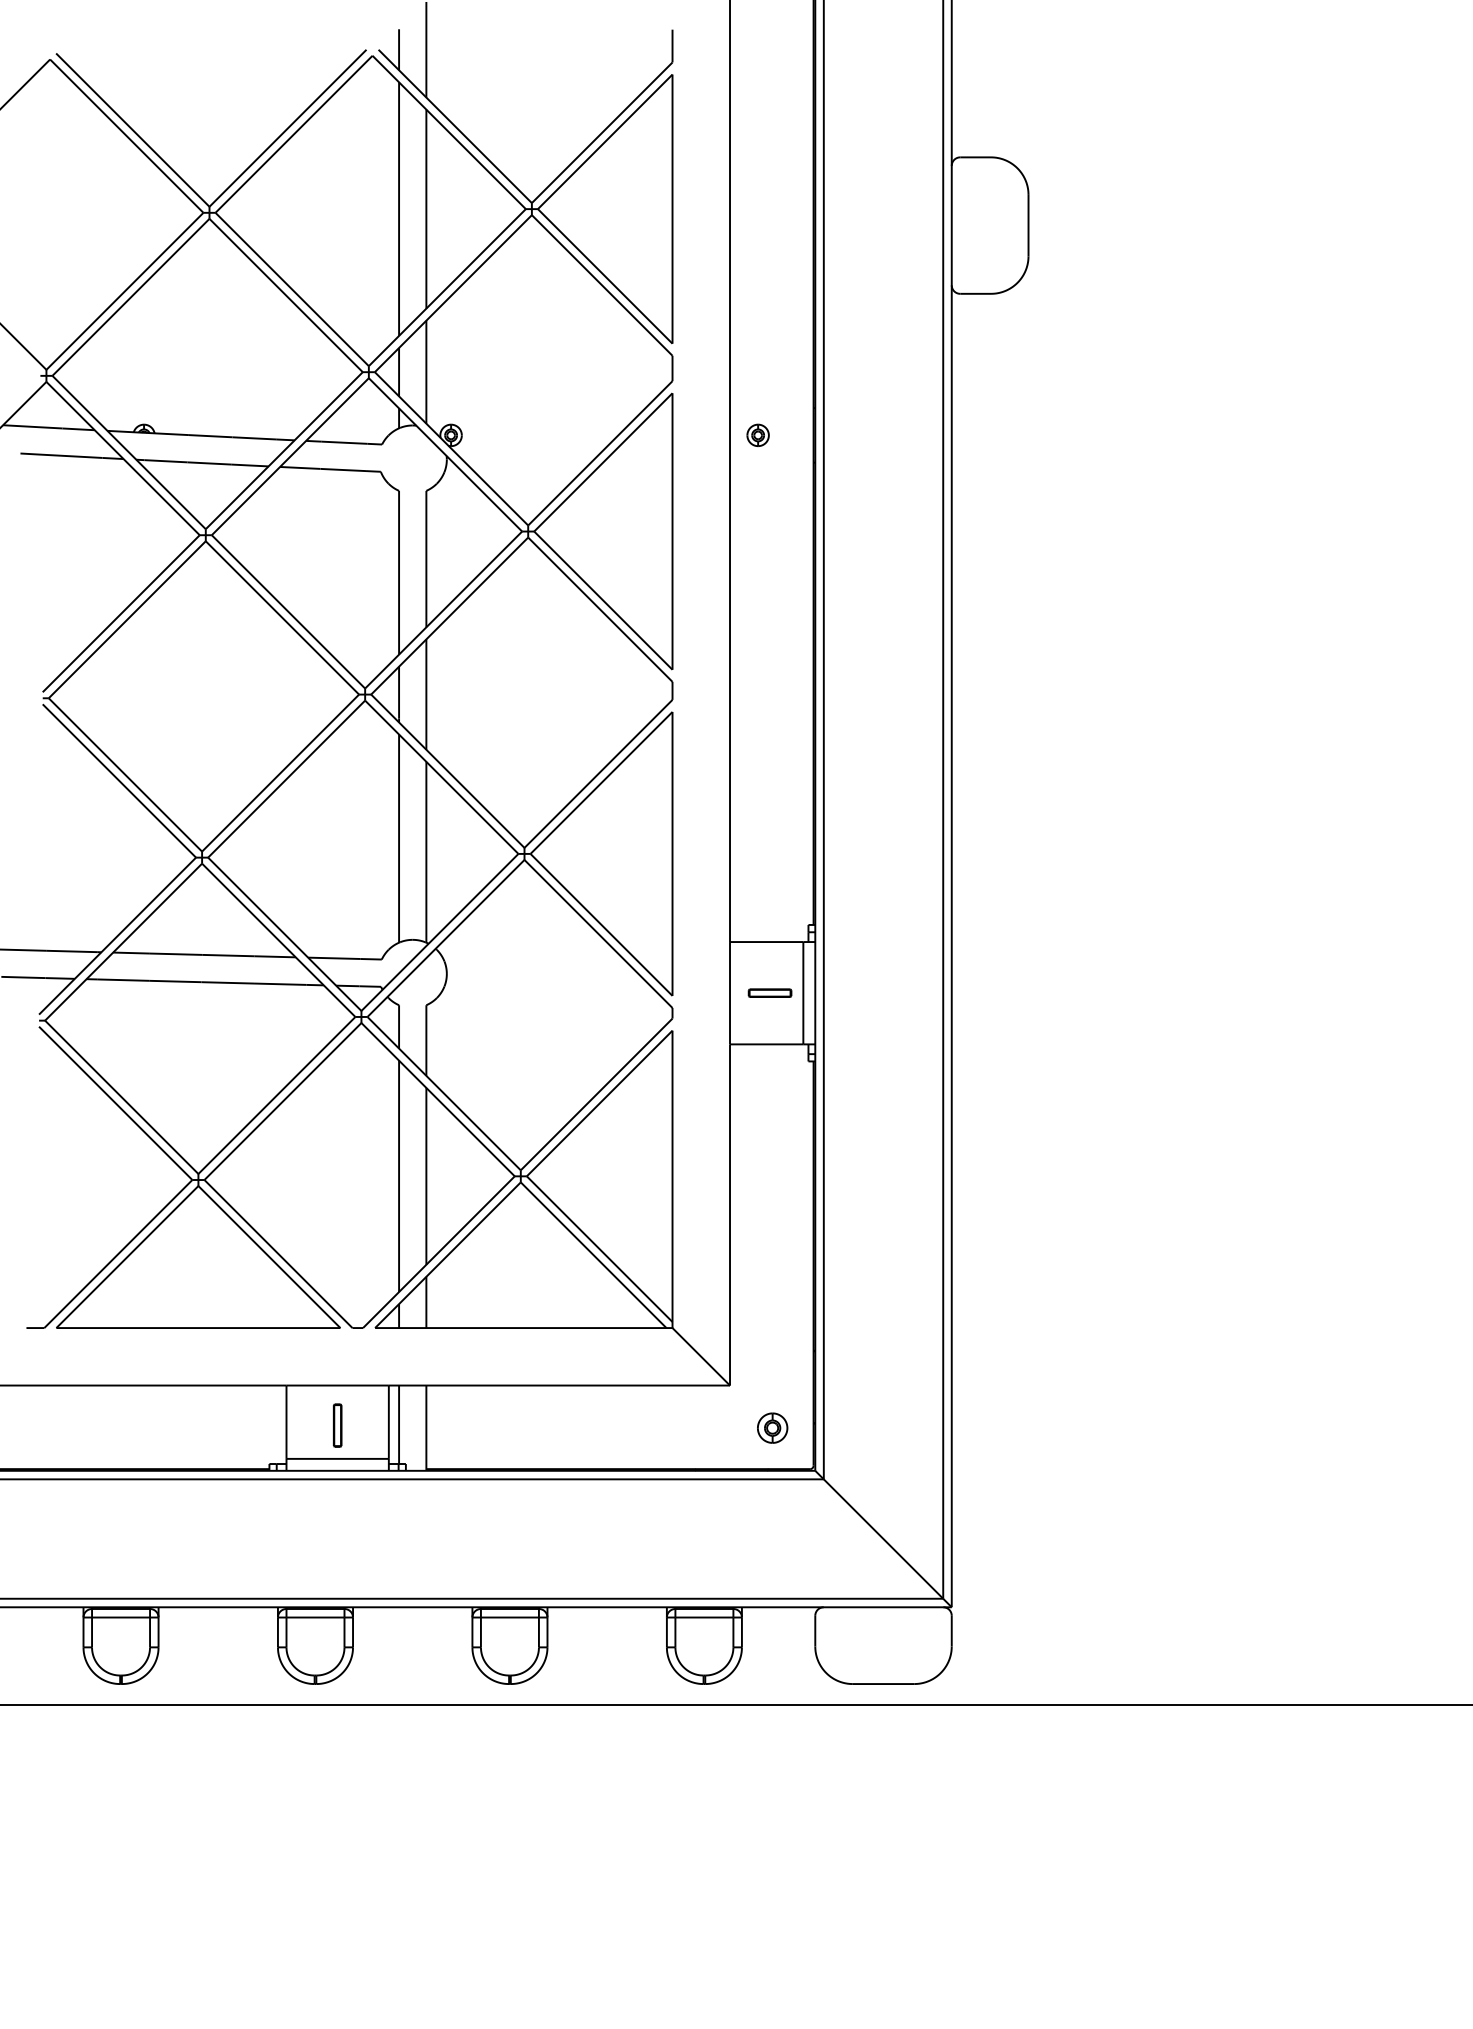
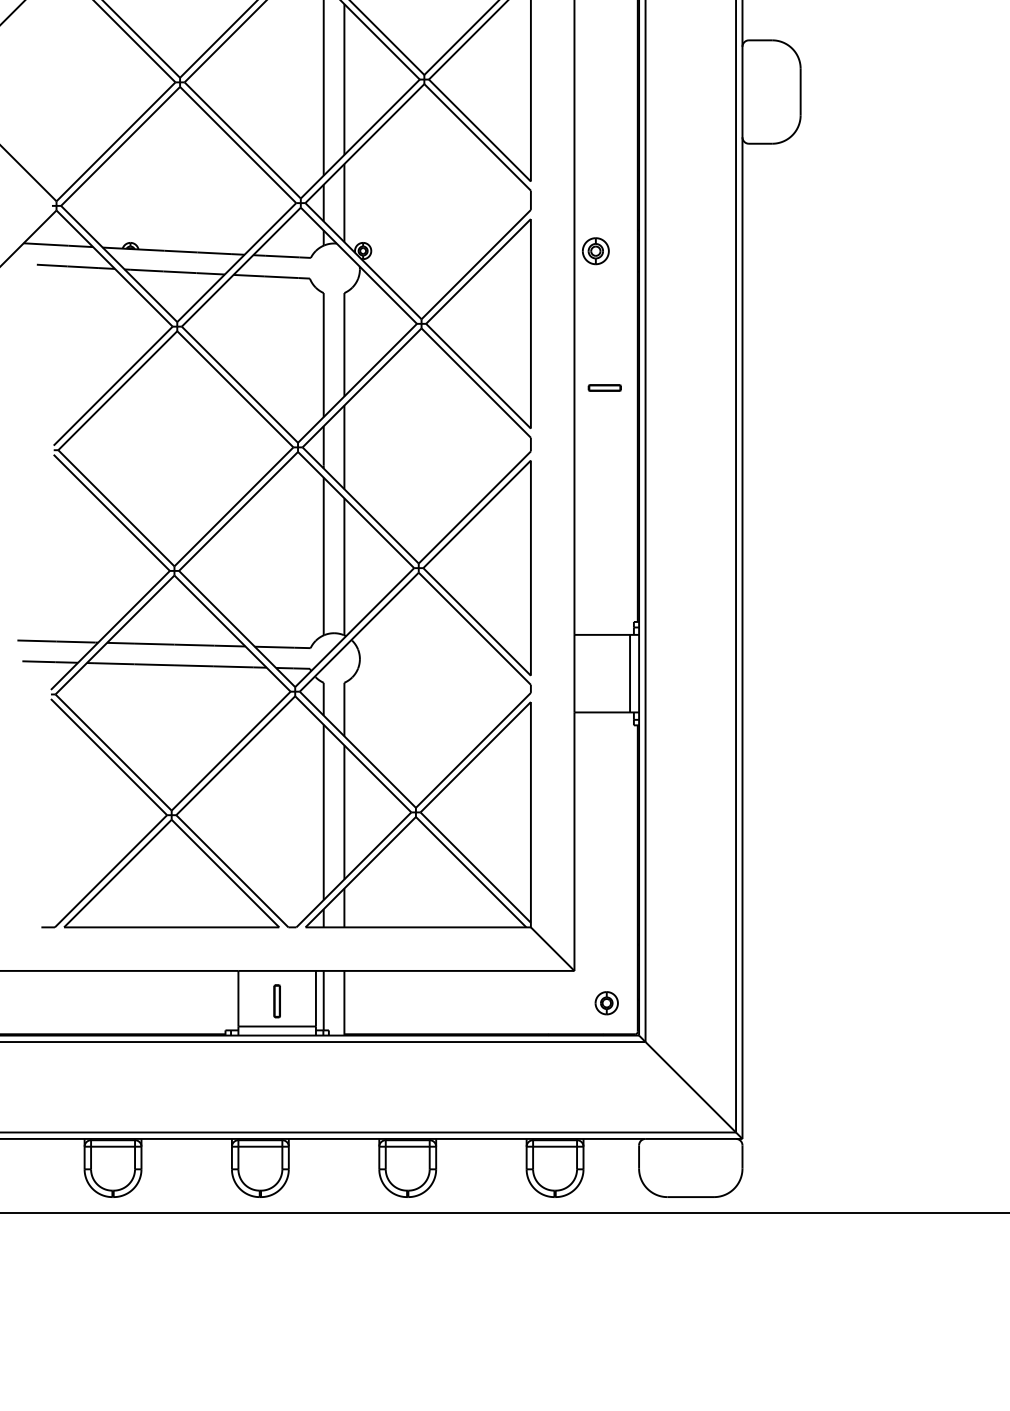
part: (757, 434) -> (595, 250), size x1.6
part: (769, 992) -> (604, 387), moved

